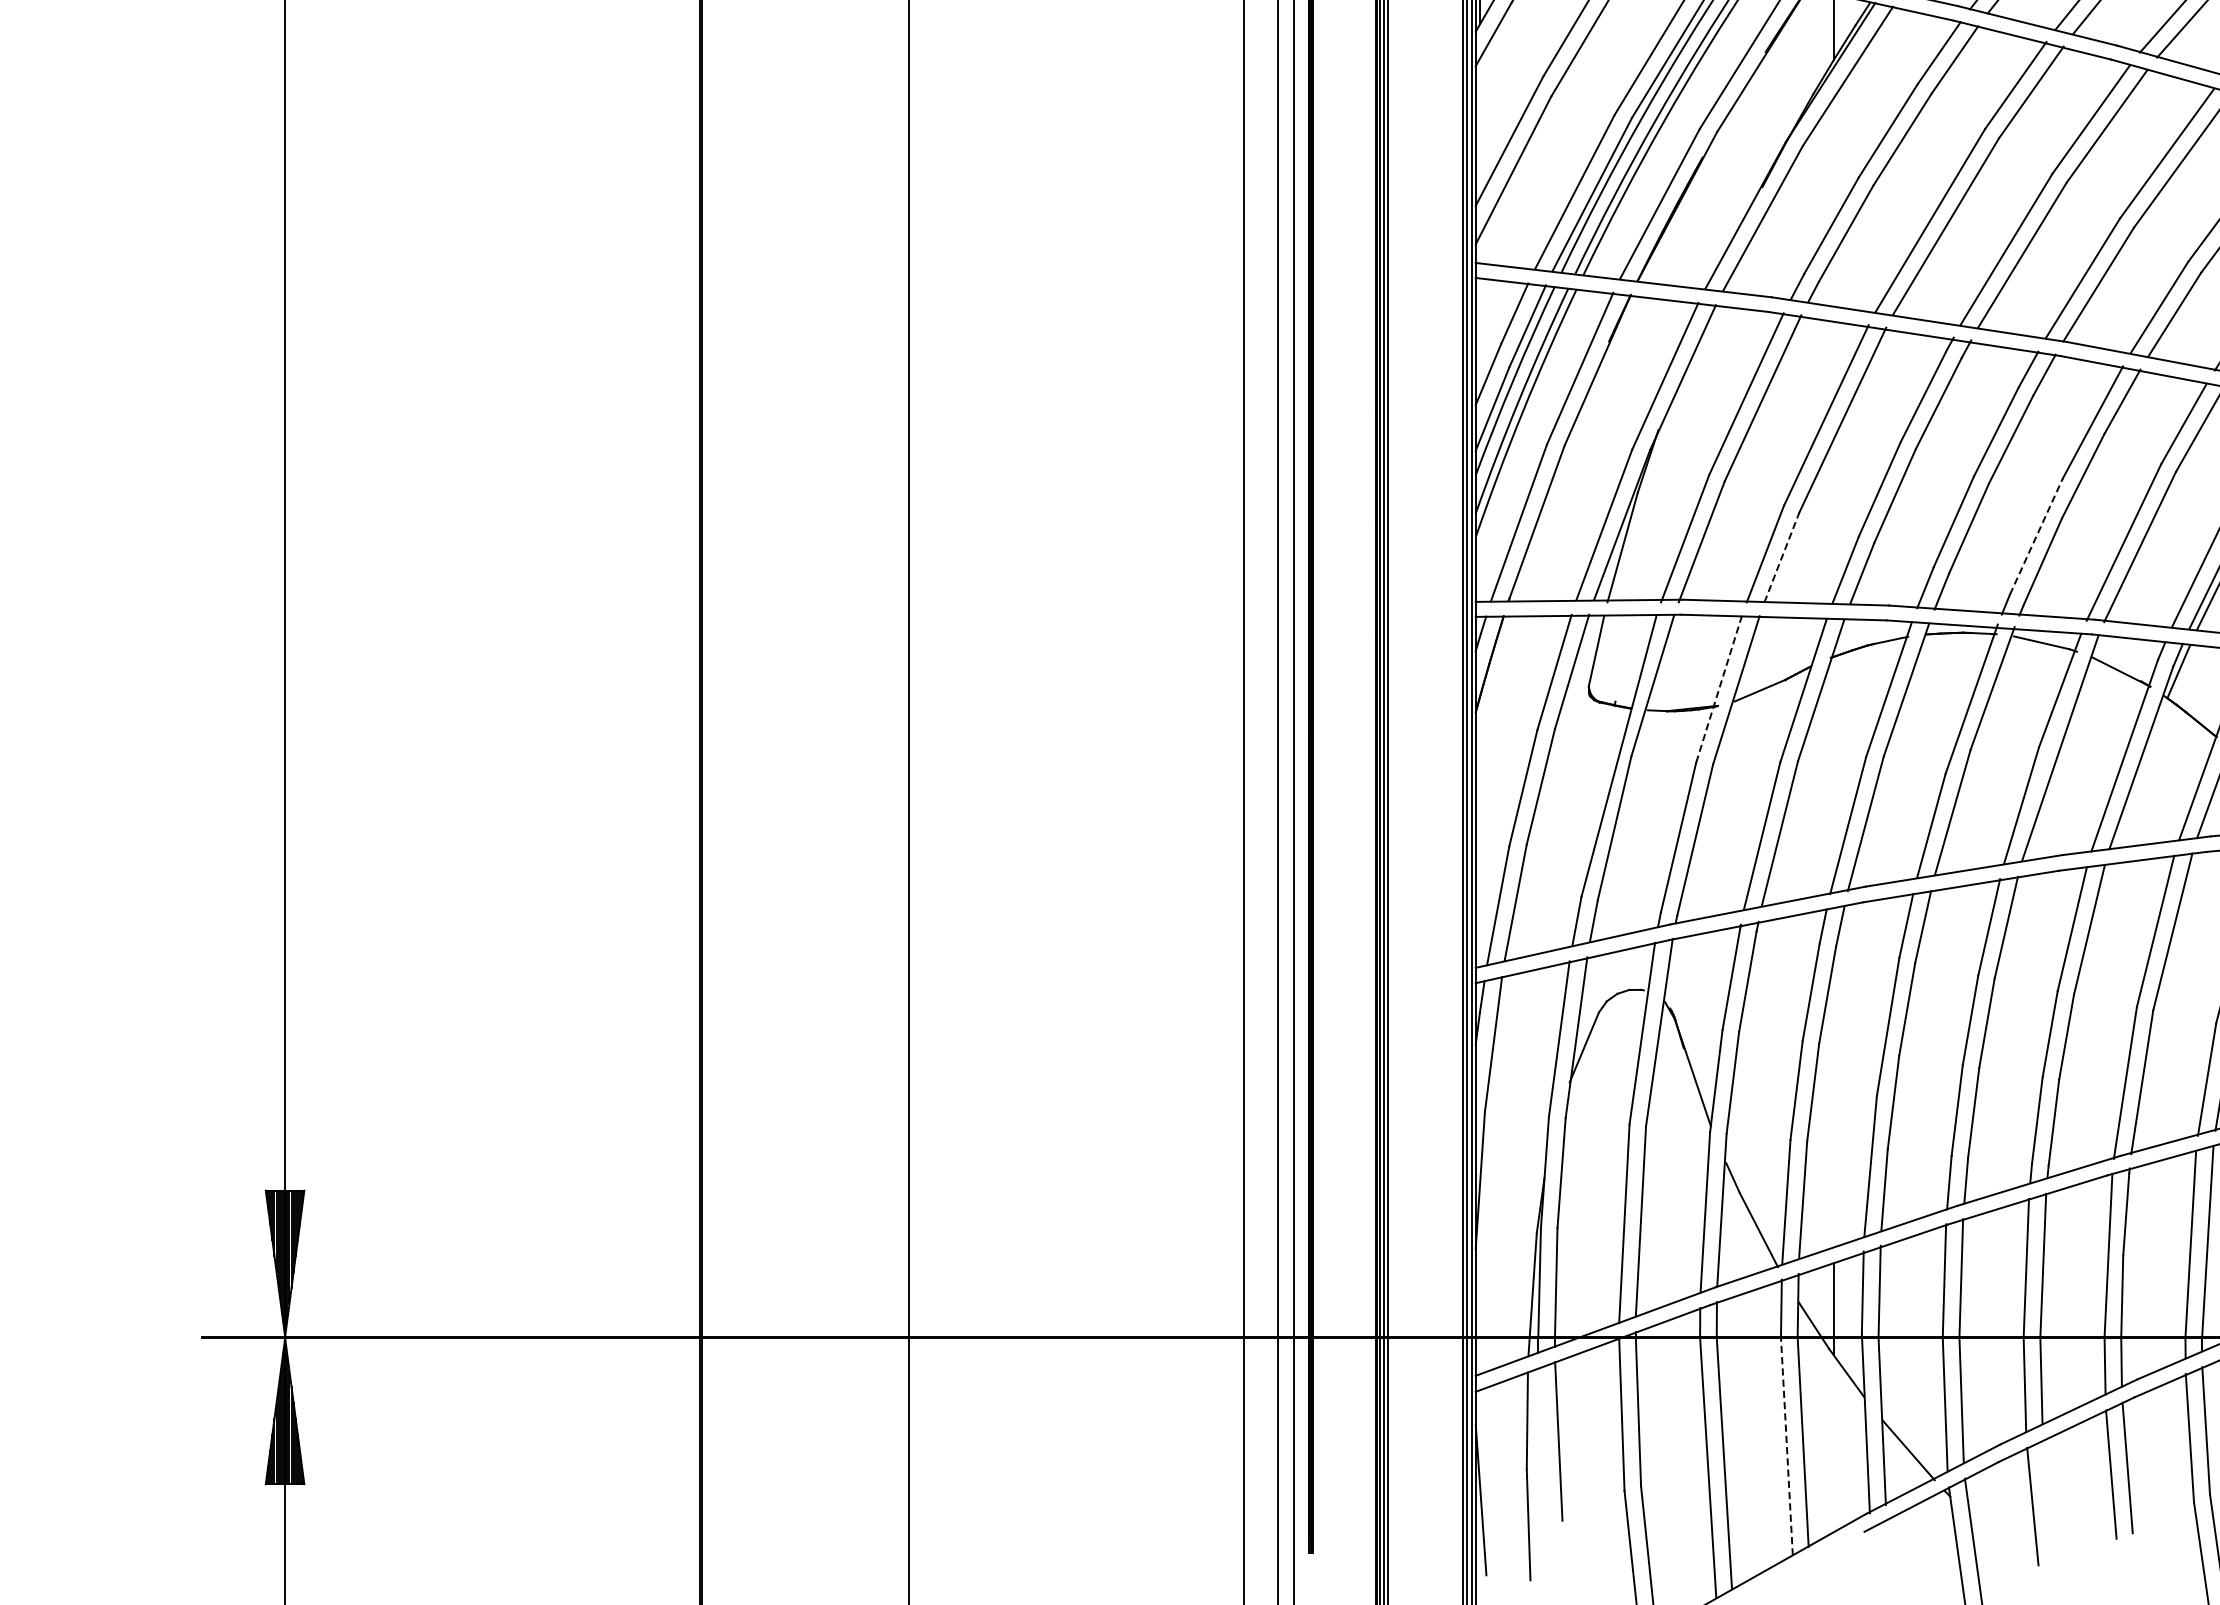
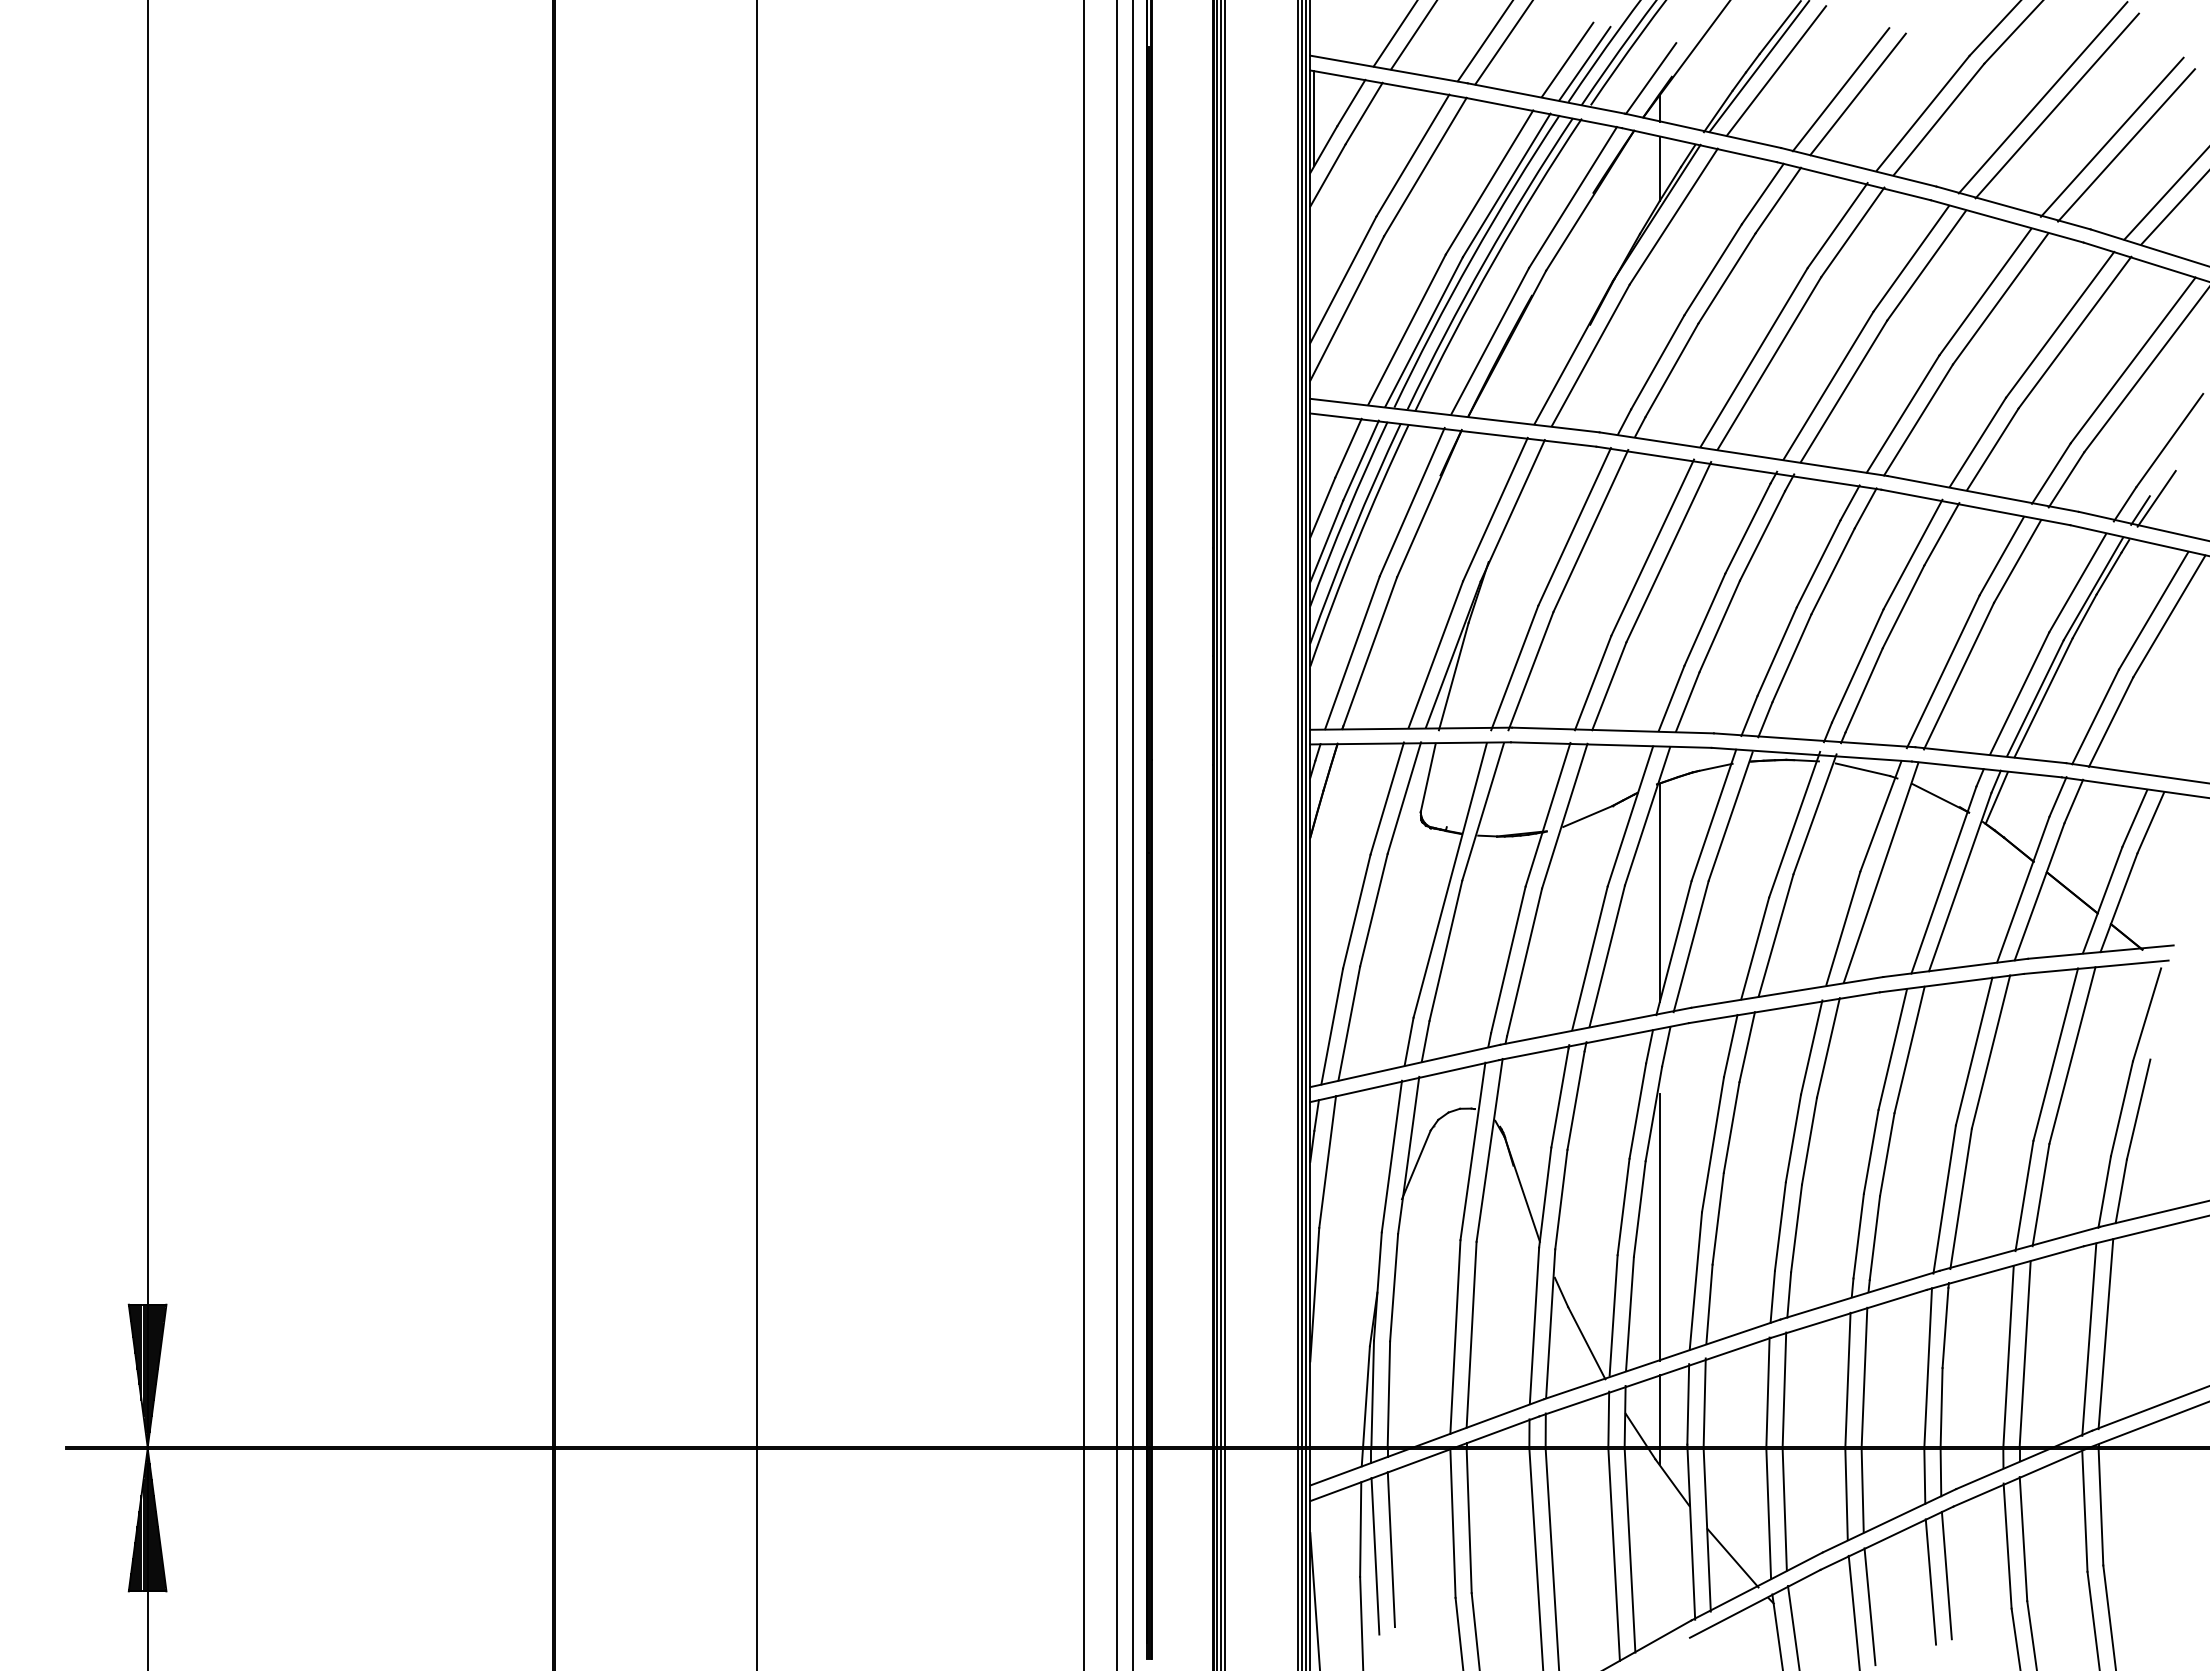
line: (2036, 536) -> (1857, 665), dashed -> solid
line: (1782, 556) -> (1609, 685), dashed -> solid
line: (1719, 688) -> (1548, 814), dashed -> solid
line: (1833, 768) -> (1659, 892), added
line: (1833, 1111) -> (1659, 1227), added
line: (1787, 1446) -> (1614, 1554), dashed -> solid
line: (1542, 1448) -> (1375, 1556), added
line: (2048, 1499) -> (1869, 1606), added

